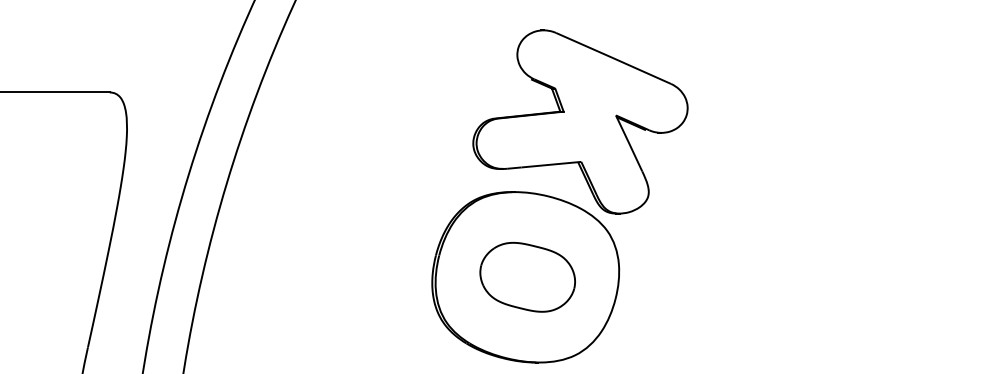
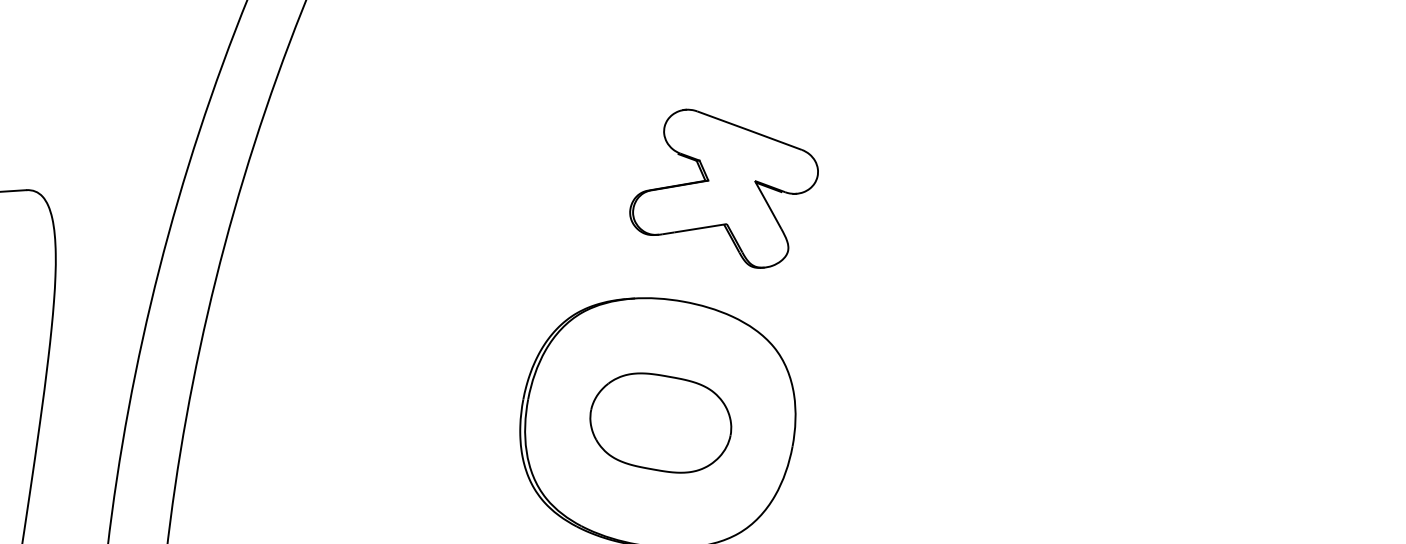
part: (580, 121) -> (723, 188), size x0.6

